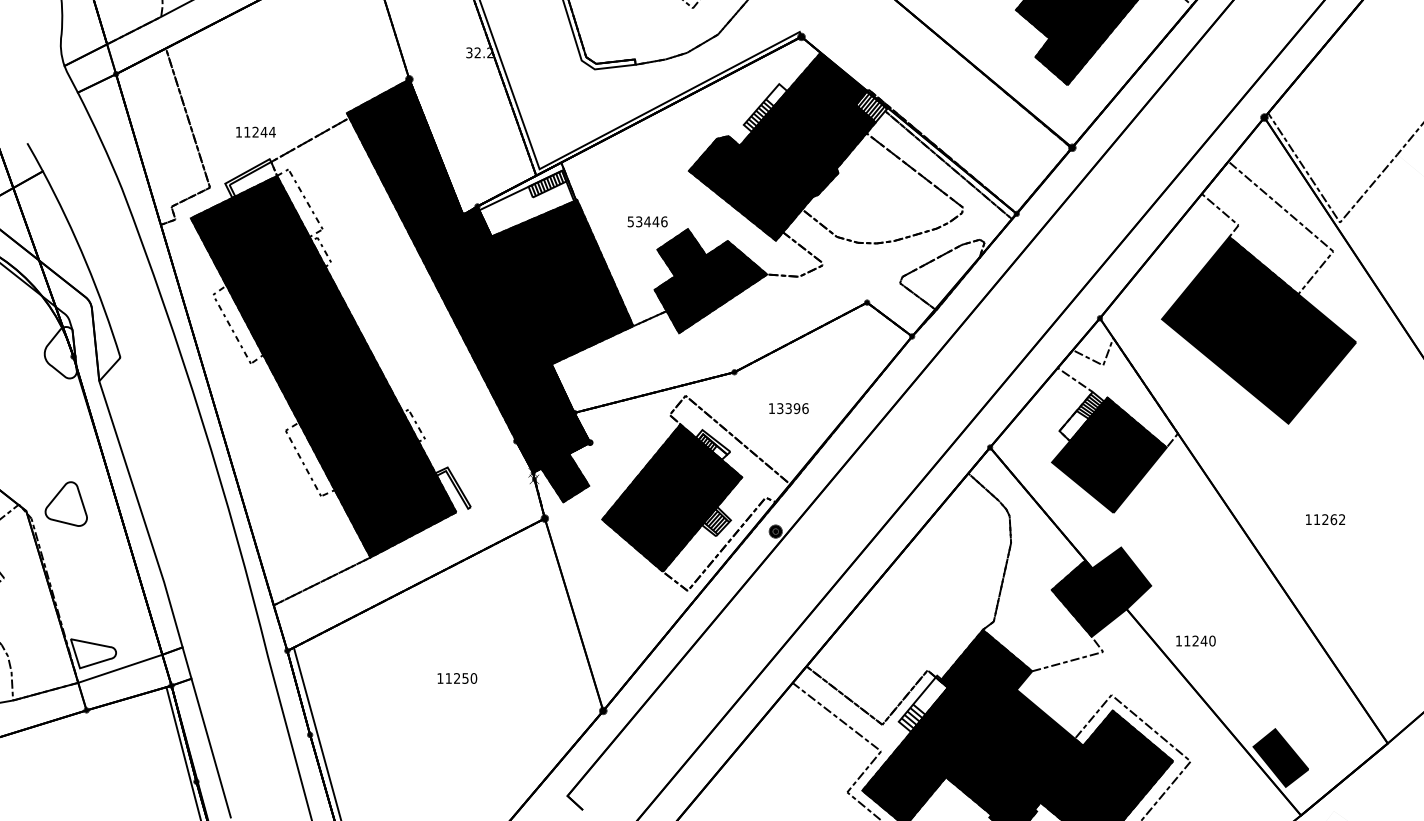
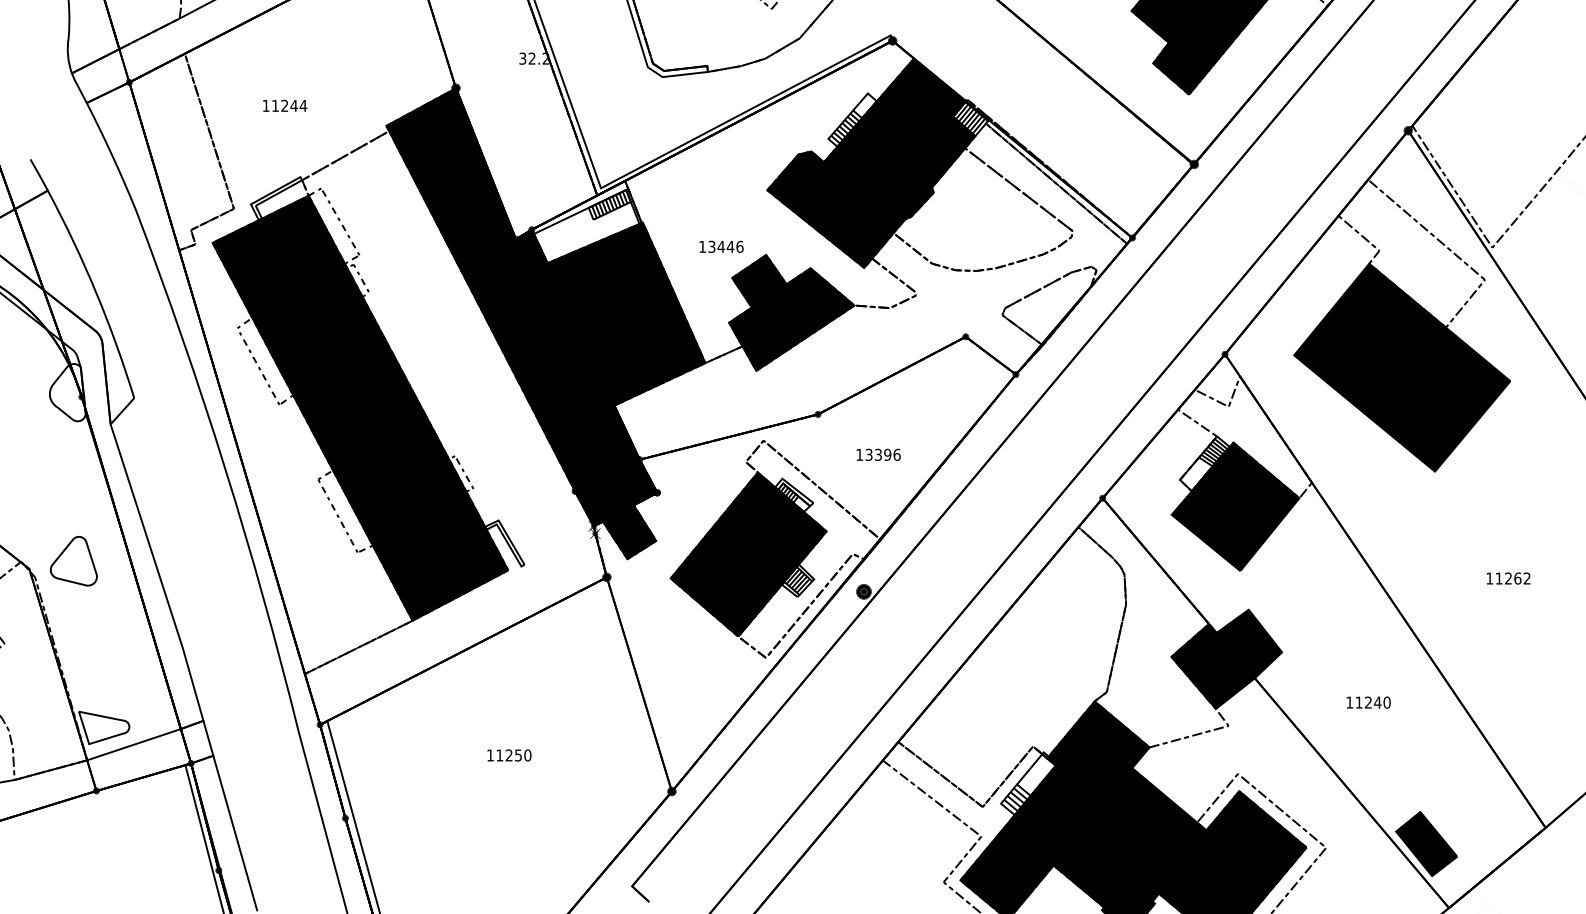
text: (255, 131) -> (284, 105), moved
text: (630, 221) -> (702, 246), 53446 -> 13446
text: (1325, 519) -> (1508, 578), moved
text: (1195, 640) -> (1368, 702), moved

